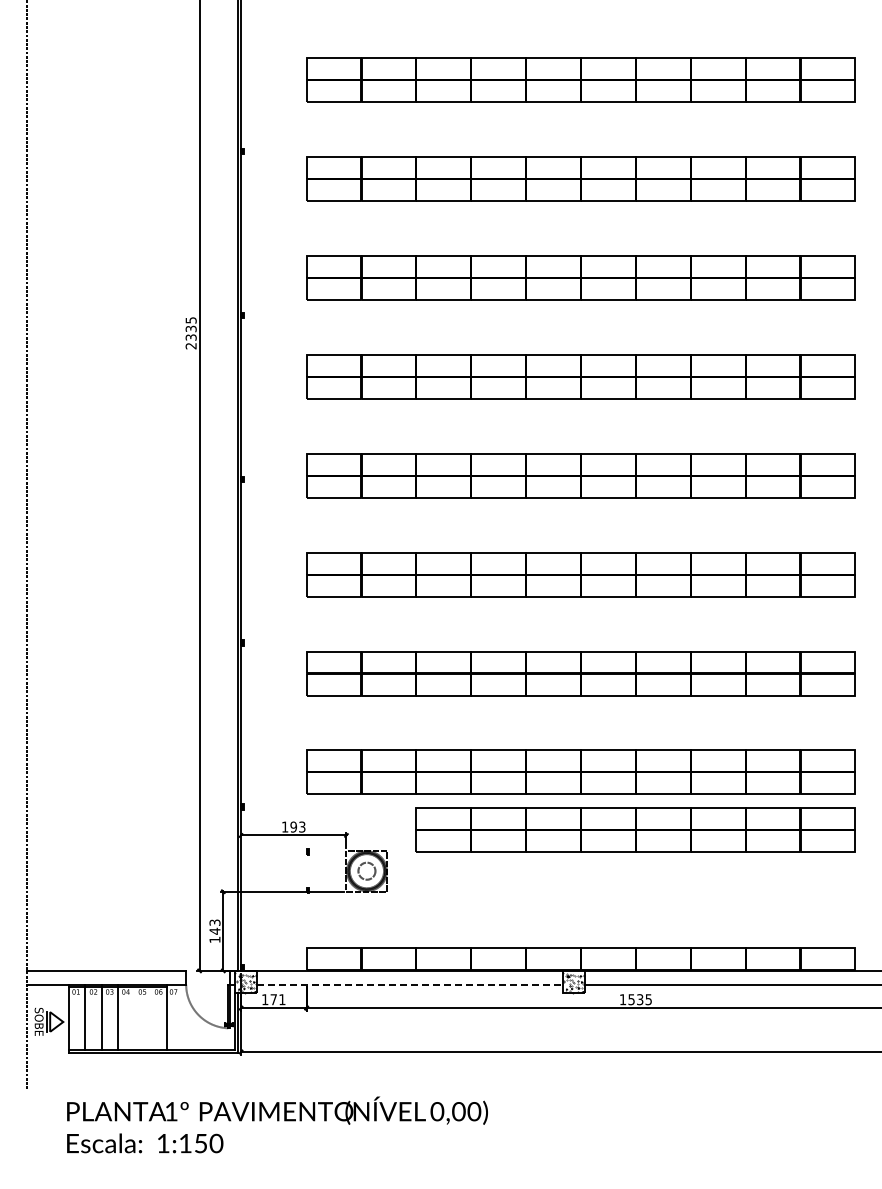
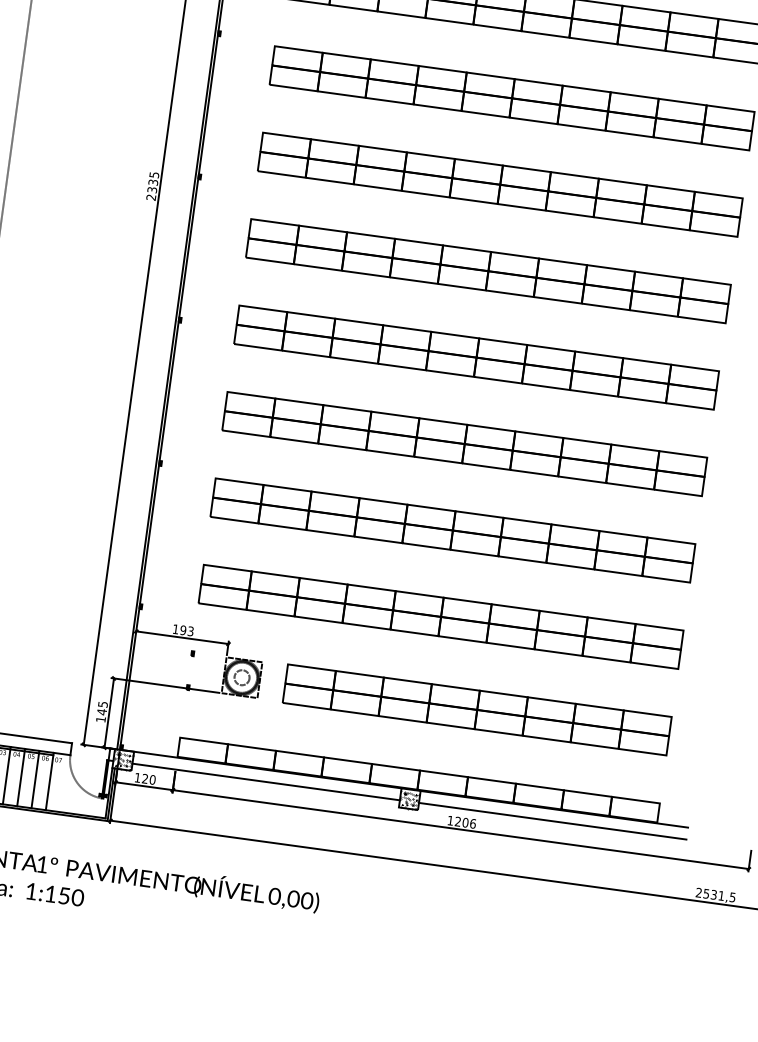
part: (635, 829) -> (476, 709), moved
text: (214, 922) -> (102, 704), 143 -> 145
line: (410, 984) -> (266, 781), dashed -> solid
text: (277, 999) -> (148, 779), 171 -> 120
text: (640, 999) -> (465, 822), 1535 -> 1206
line: (134, 1017) -> (21, 777), added
line: (150, 1017) -> (35, 779), added

